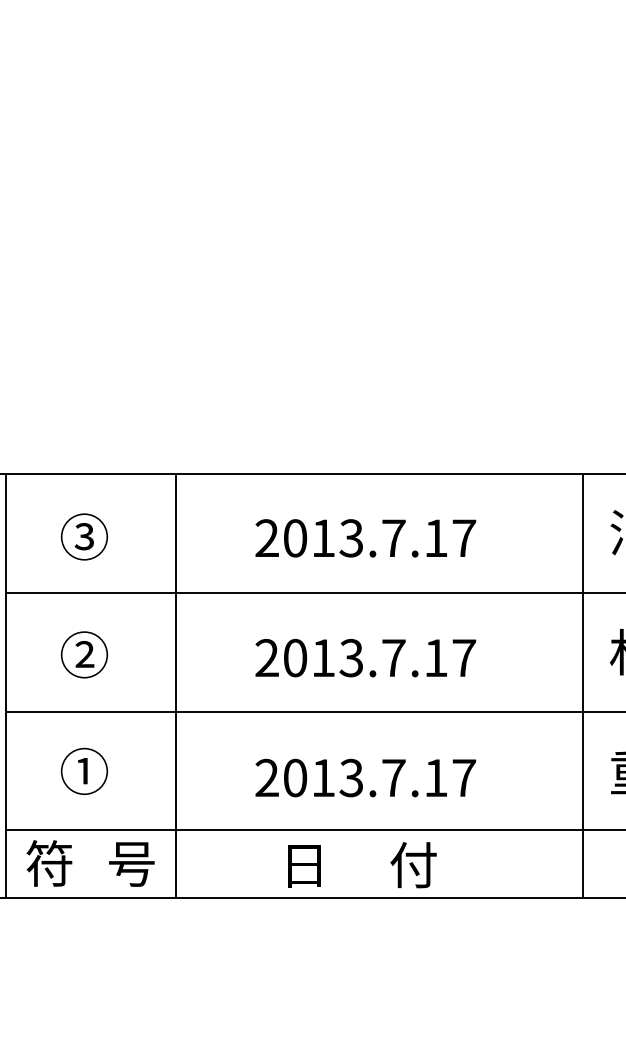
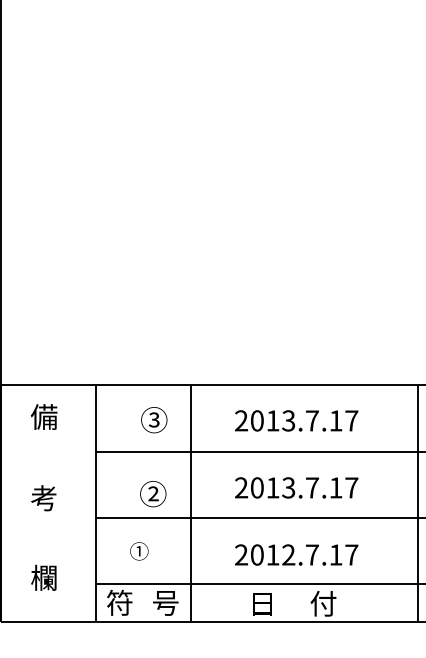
part: (84, 537) -> (154, 420), moved
part: (84, 655) -> (153, 494), moved
part: (84, 771) -> (139, 551), size x0.7
text: (351, 778) -> (288, 555), 2013.7.17 -> 2012.7.17

